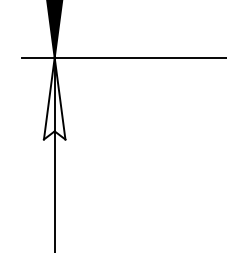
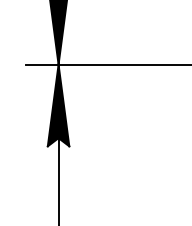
fill: (54, 98) -> (58, 105), added

